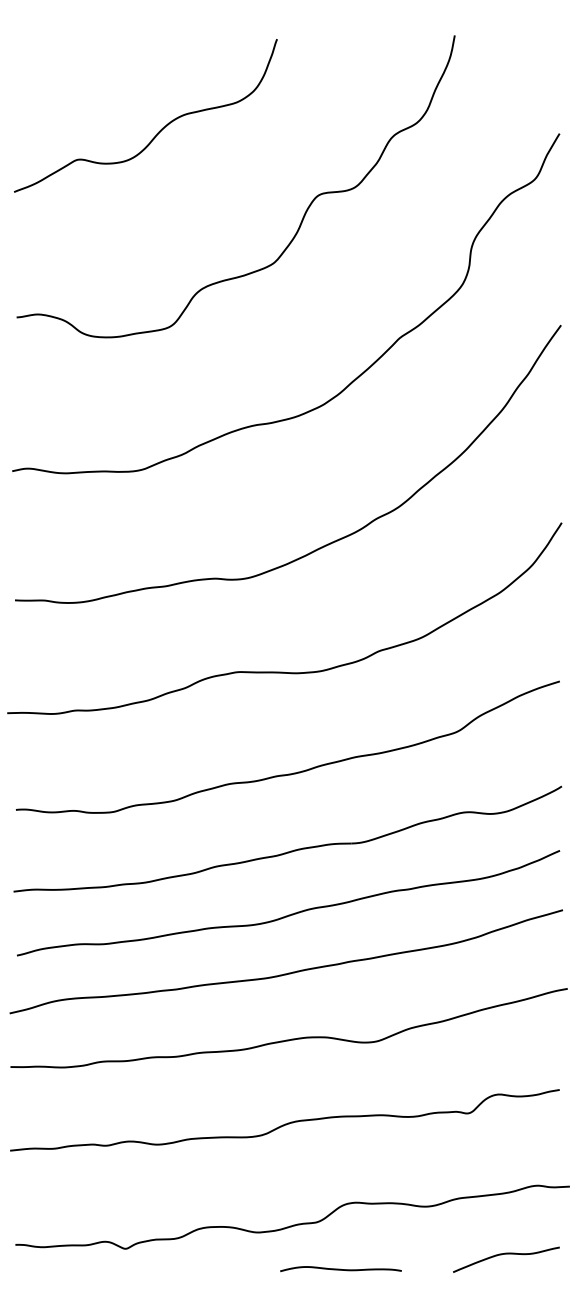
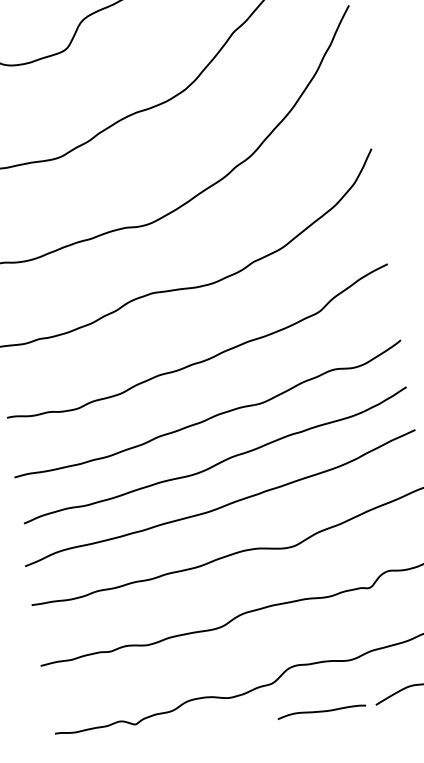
curve: (340, 1269) -> (321, 711), moved

